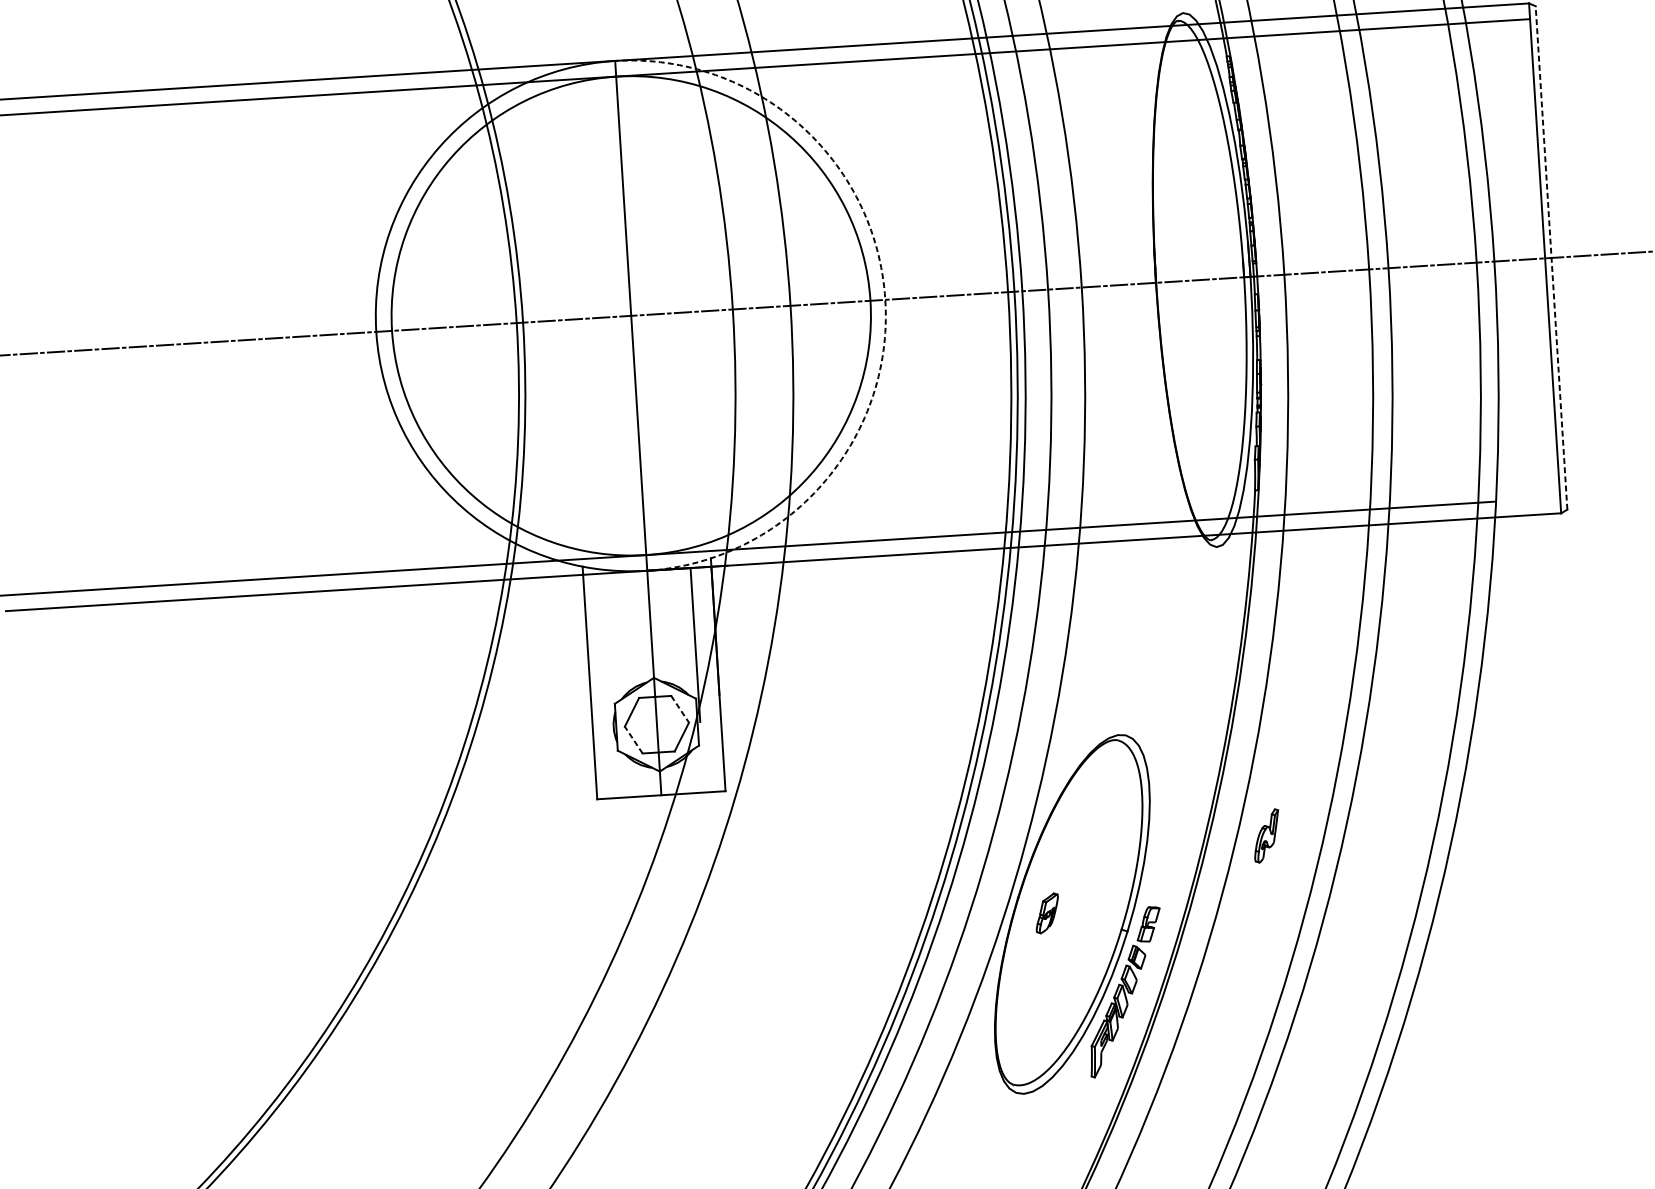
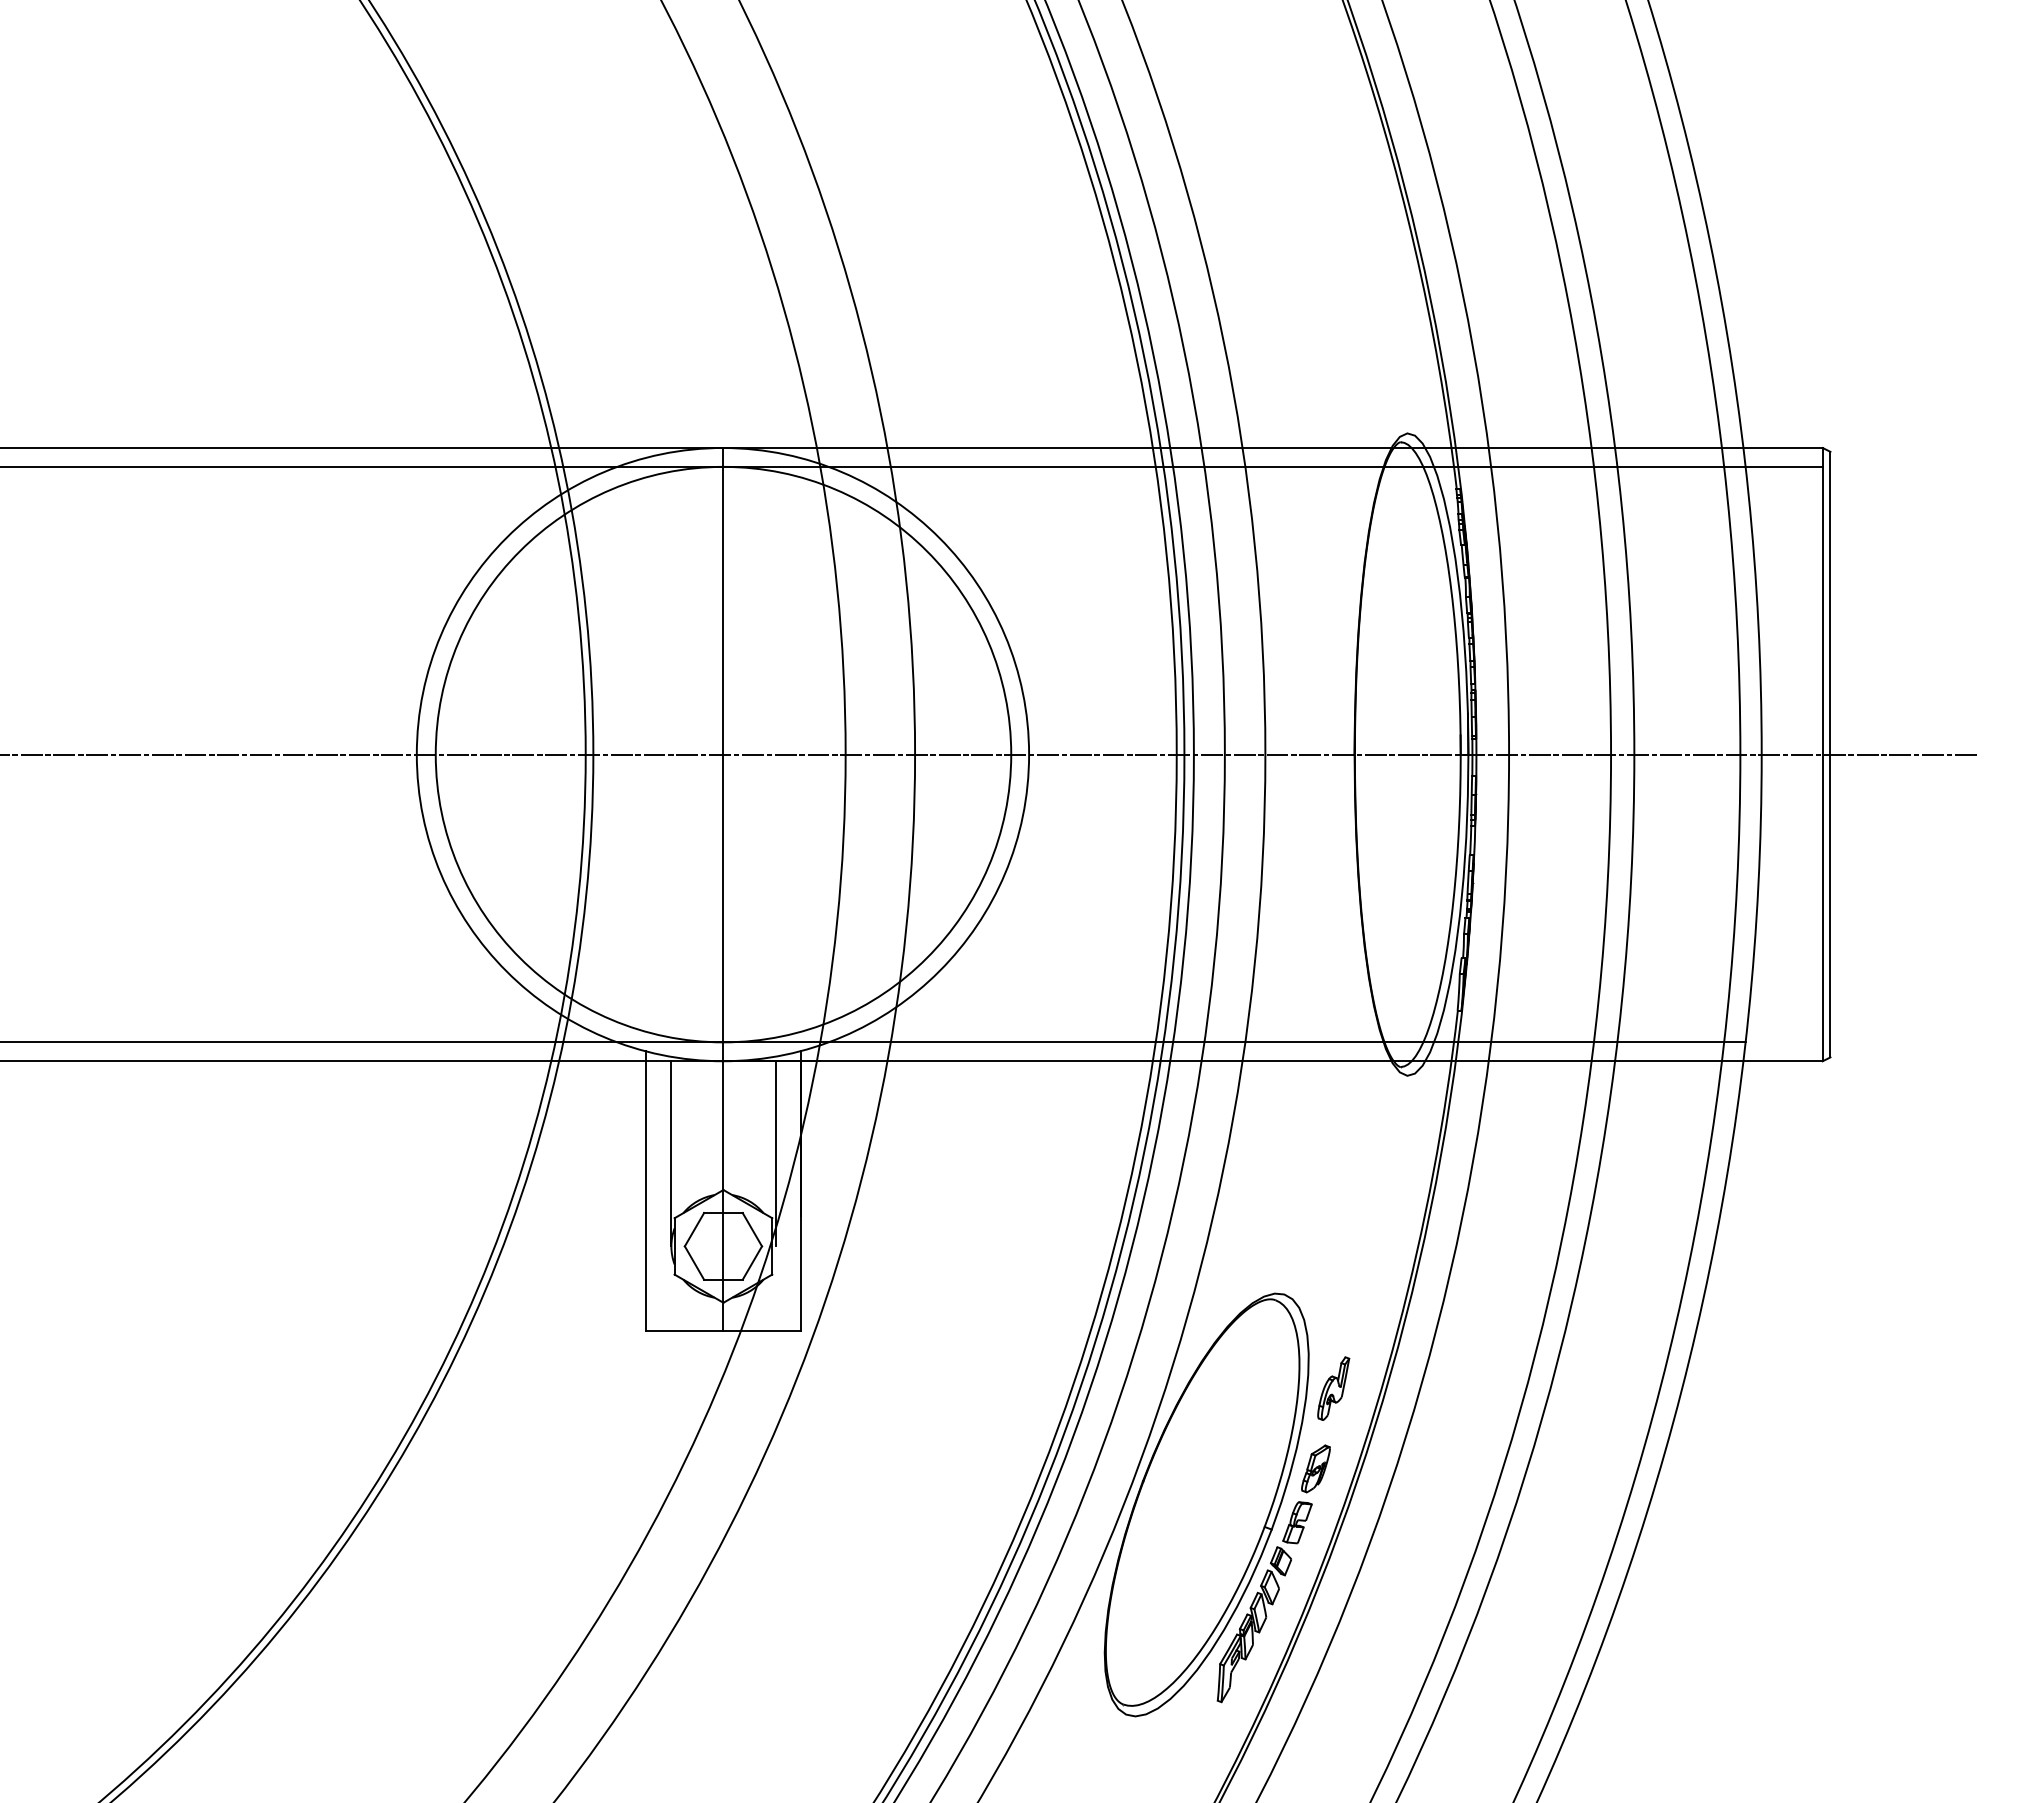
line: (1551, 257) -> (1830, 754), dashed -> solid
arc: (885, 299) -> (1029, 754), dashed -> solid
line: (608, 650) -> (671, 1153), added
line: (680, 709) -> (752, 1230), dashed -> solid
line: (633, 739) -> (694, 1262), dashed -> solid
part: (1266, 835) -> (1333, 1388), moved
part: (1046, 913) -> (1315, 1468), moved

